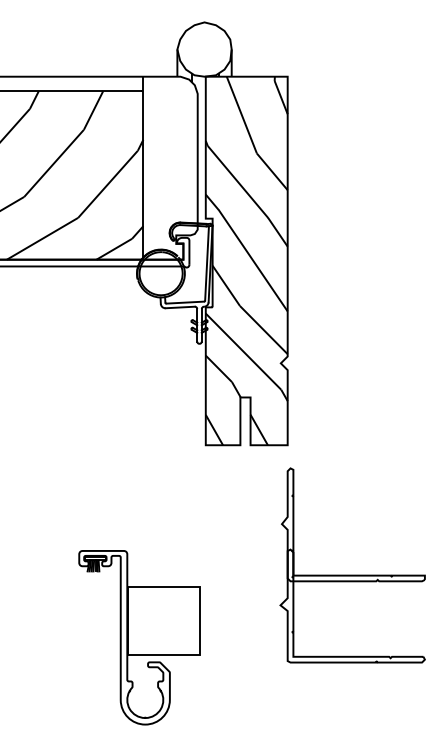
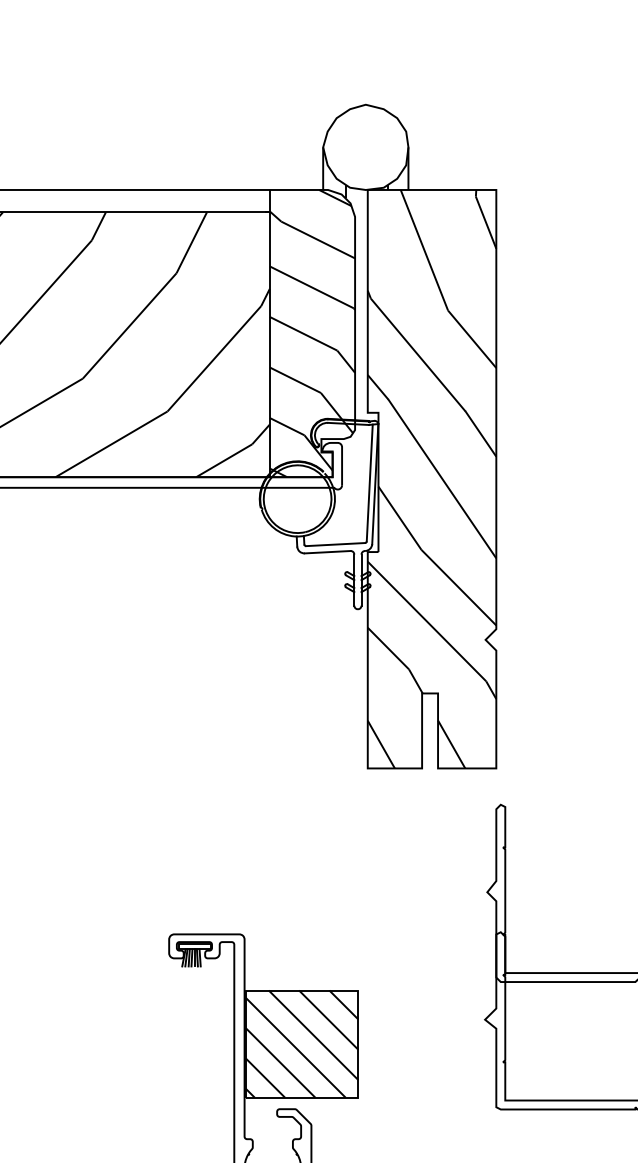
hatch: (170, 167) -> (312, 332), added
hatch: (163, 620) -> (301, 1043), added

